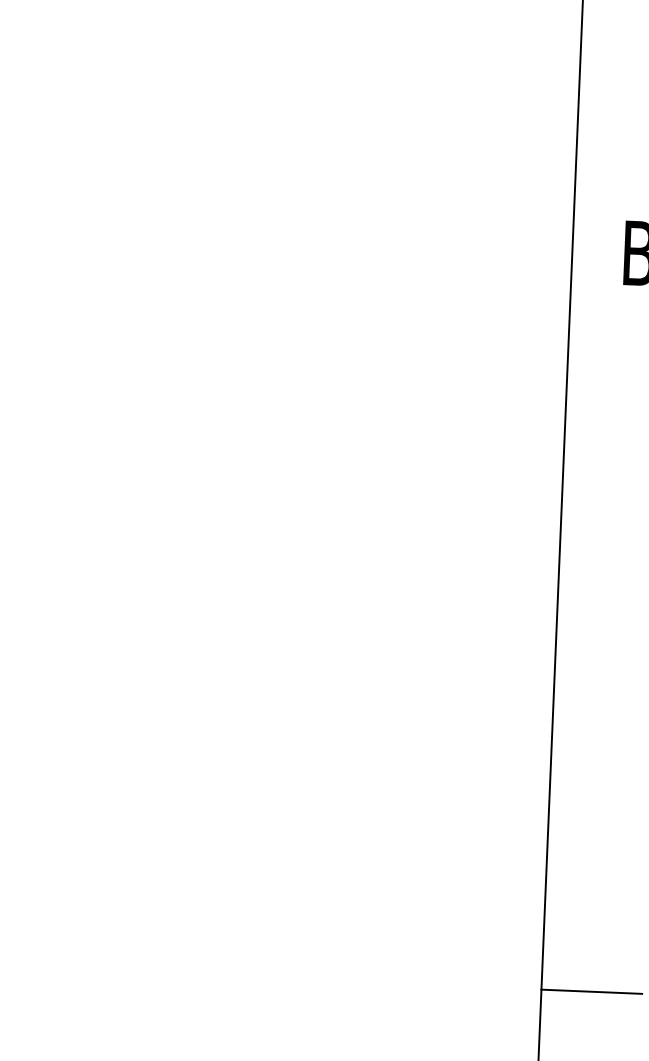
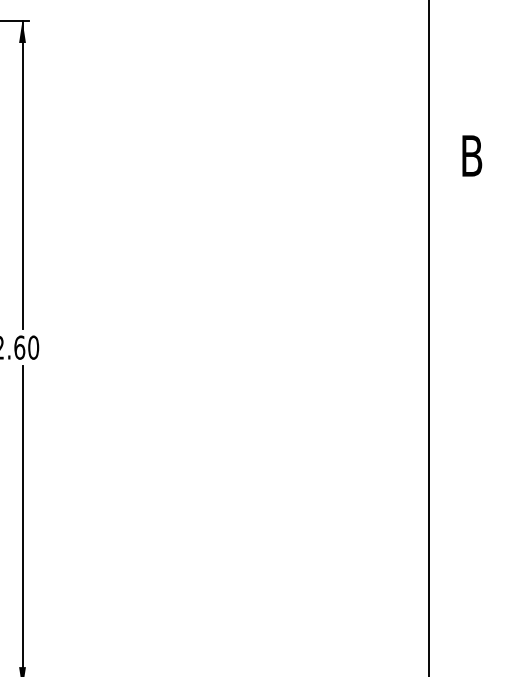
line: (591, 991) -> (461, 627), removed

